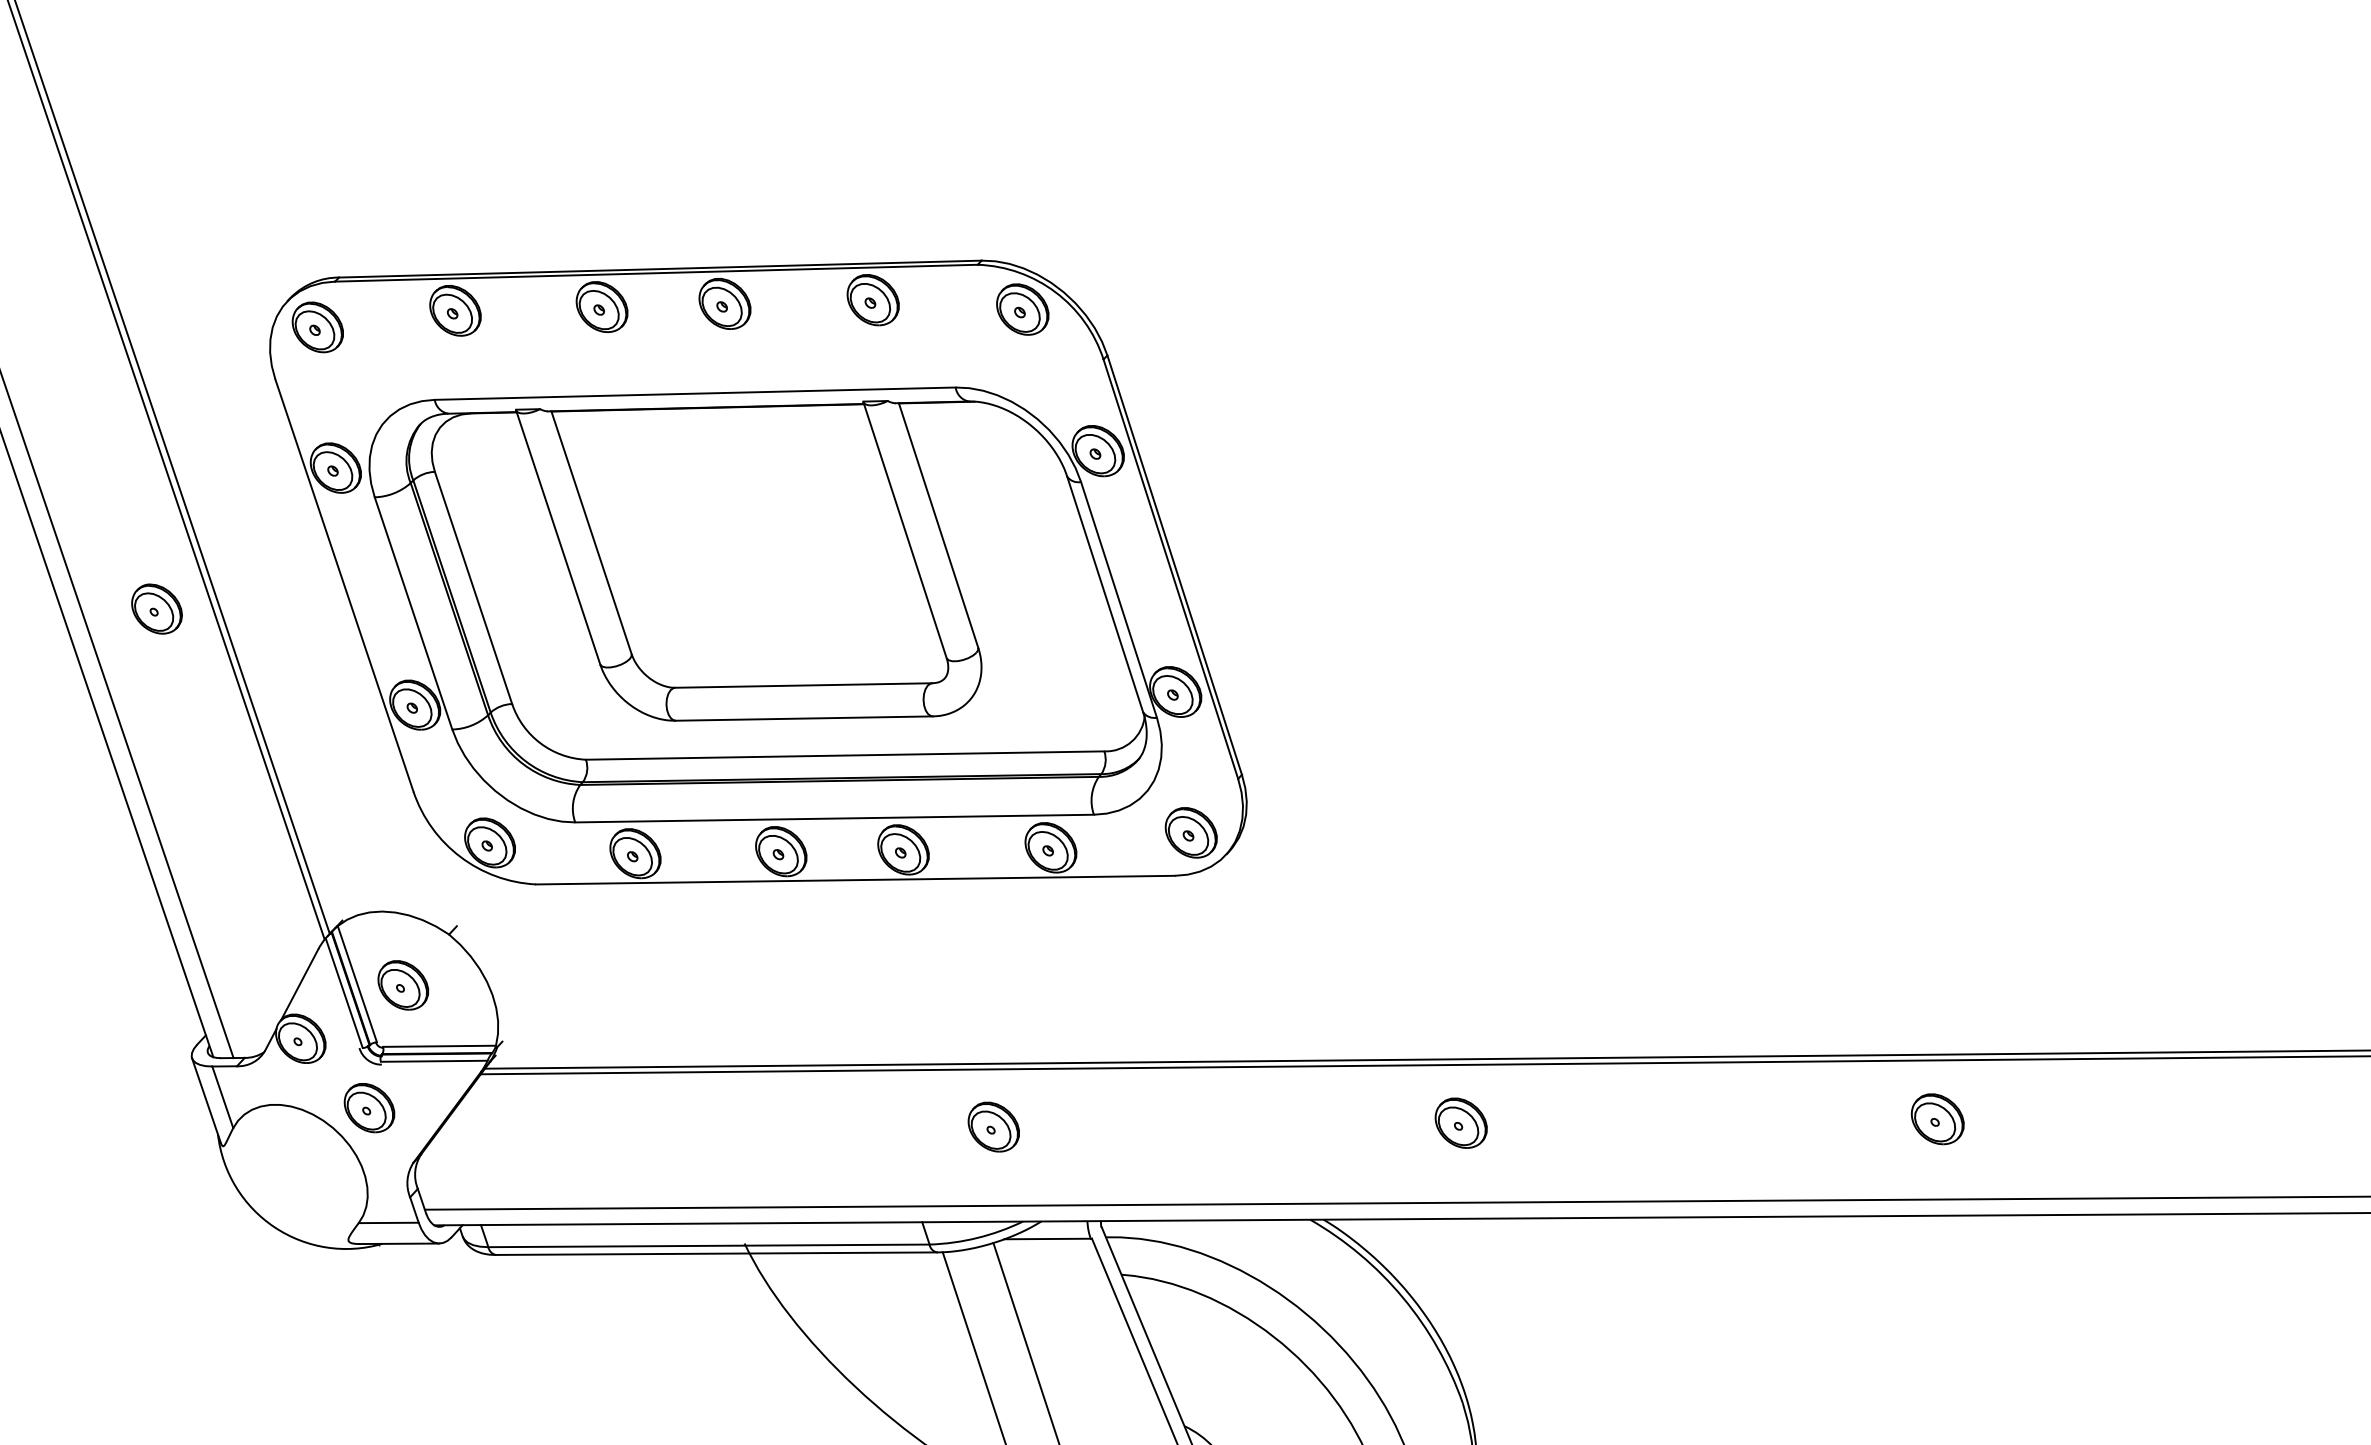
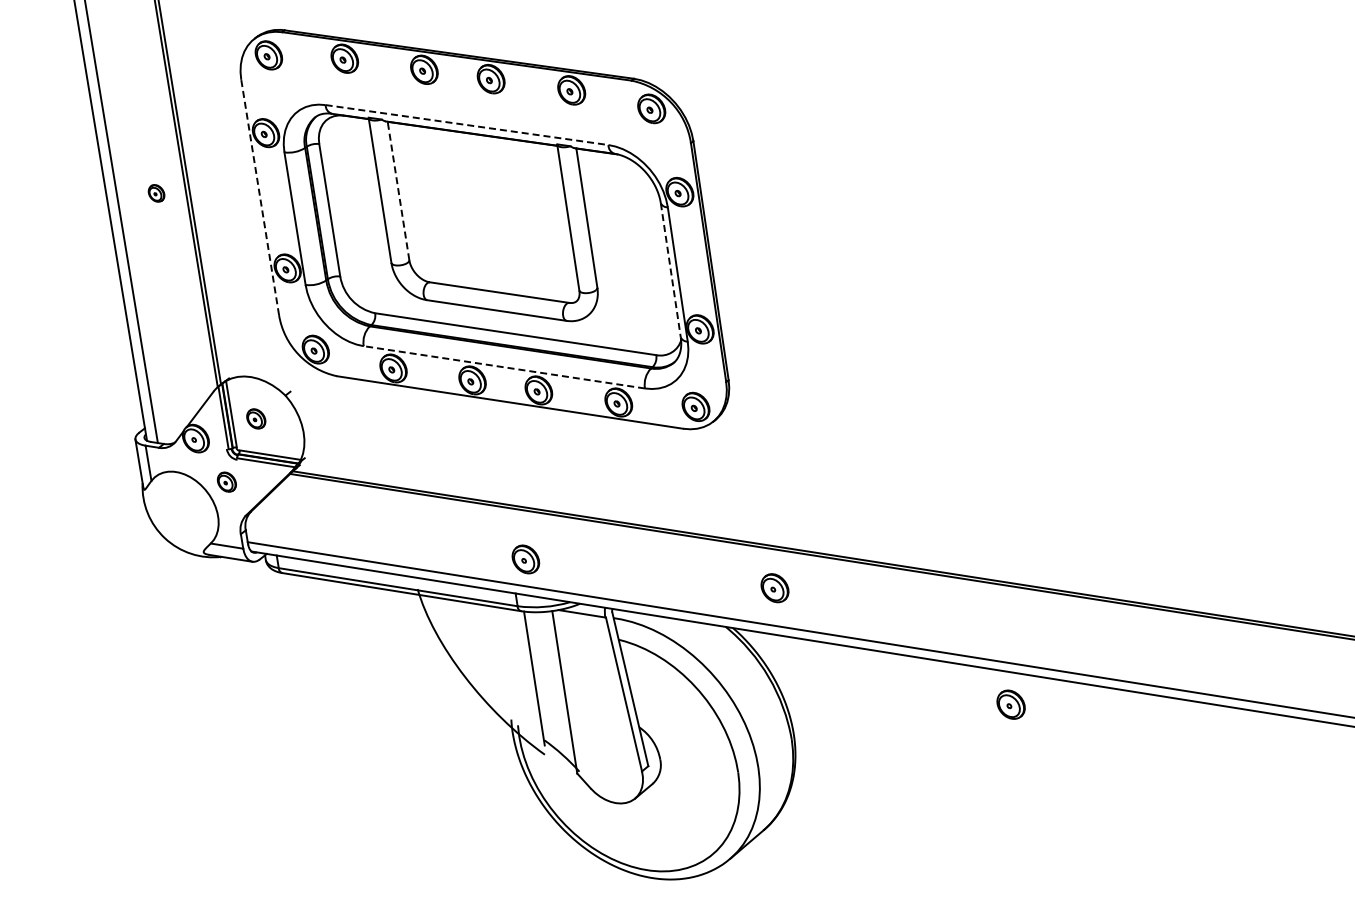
line: (696, 394) -> (467, 125), solid -> dashed
line: (591, 531) -> (398, 190), solid -> dashed
line: (345, 585) -> (260, 197), solid -> dashed
line: (1104, 594) -> (670, 270), solid -> dashed
part: (156, 609) -> (156, 193), size x0.6
line: (833, 819) -> (503, 367), solid -> dashed
part: (403, 984) -> (256, 418), size x0.7
part: (368, 1106) -> (226, 481), size x0.7
part: (1936, 1119) -> (1010, 704), moved
part: (1460, 1123) -> (774, 588), moved
part: (993, 1127) -> (525, 559), moved

